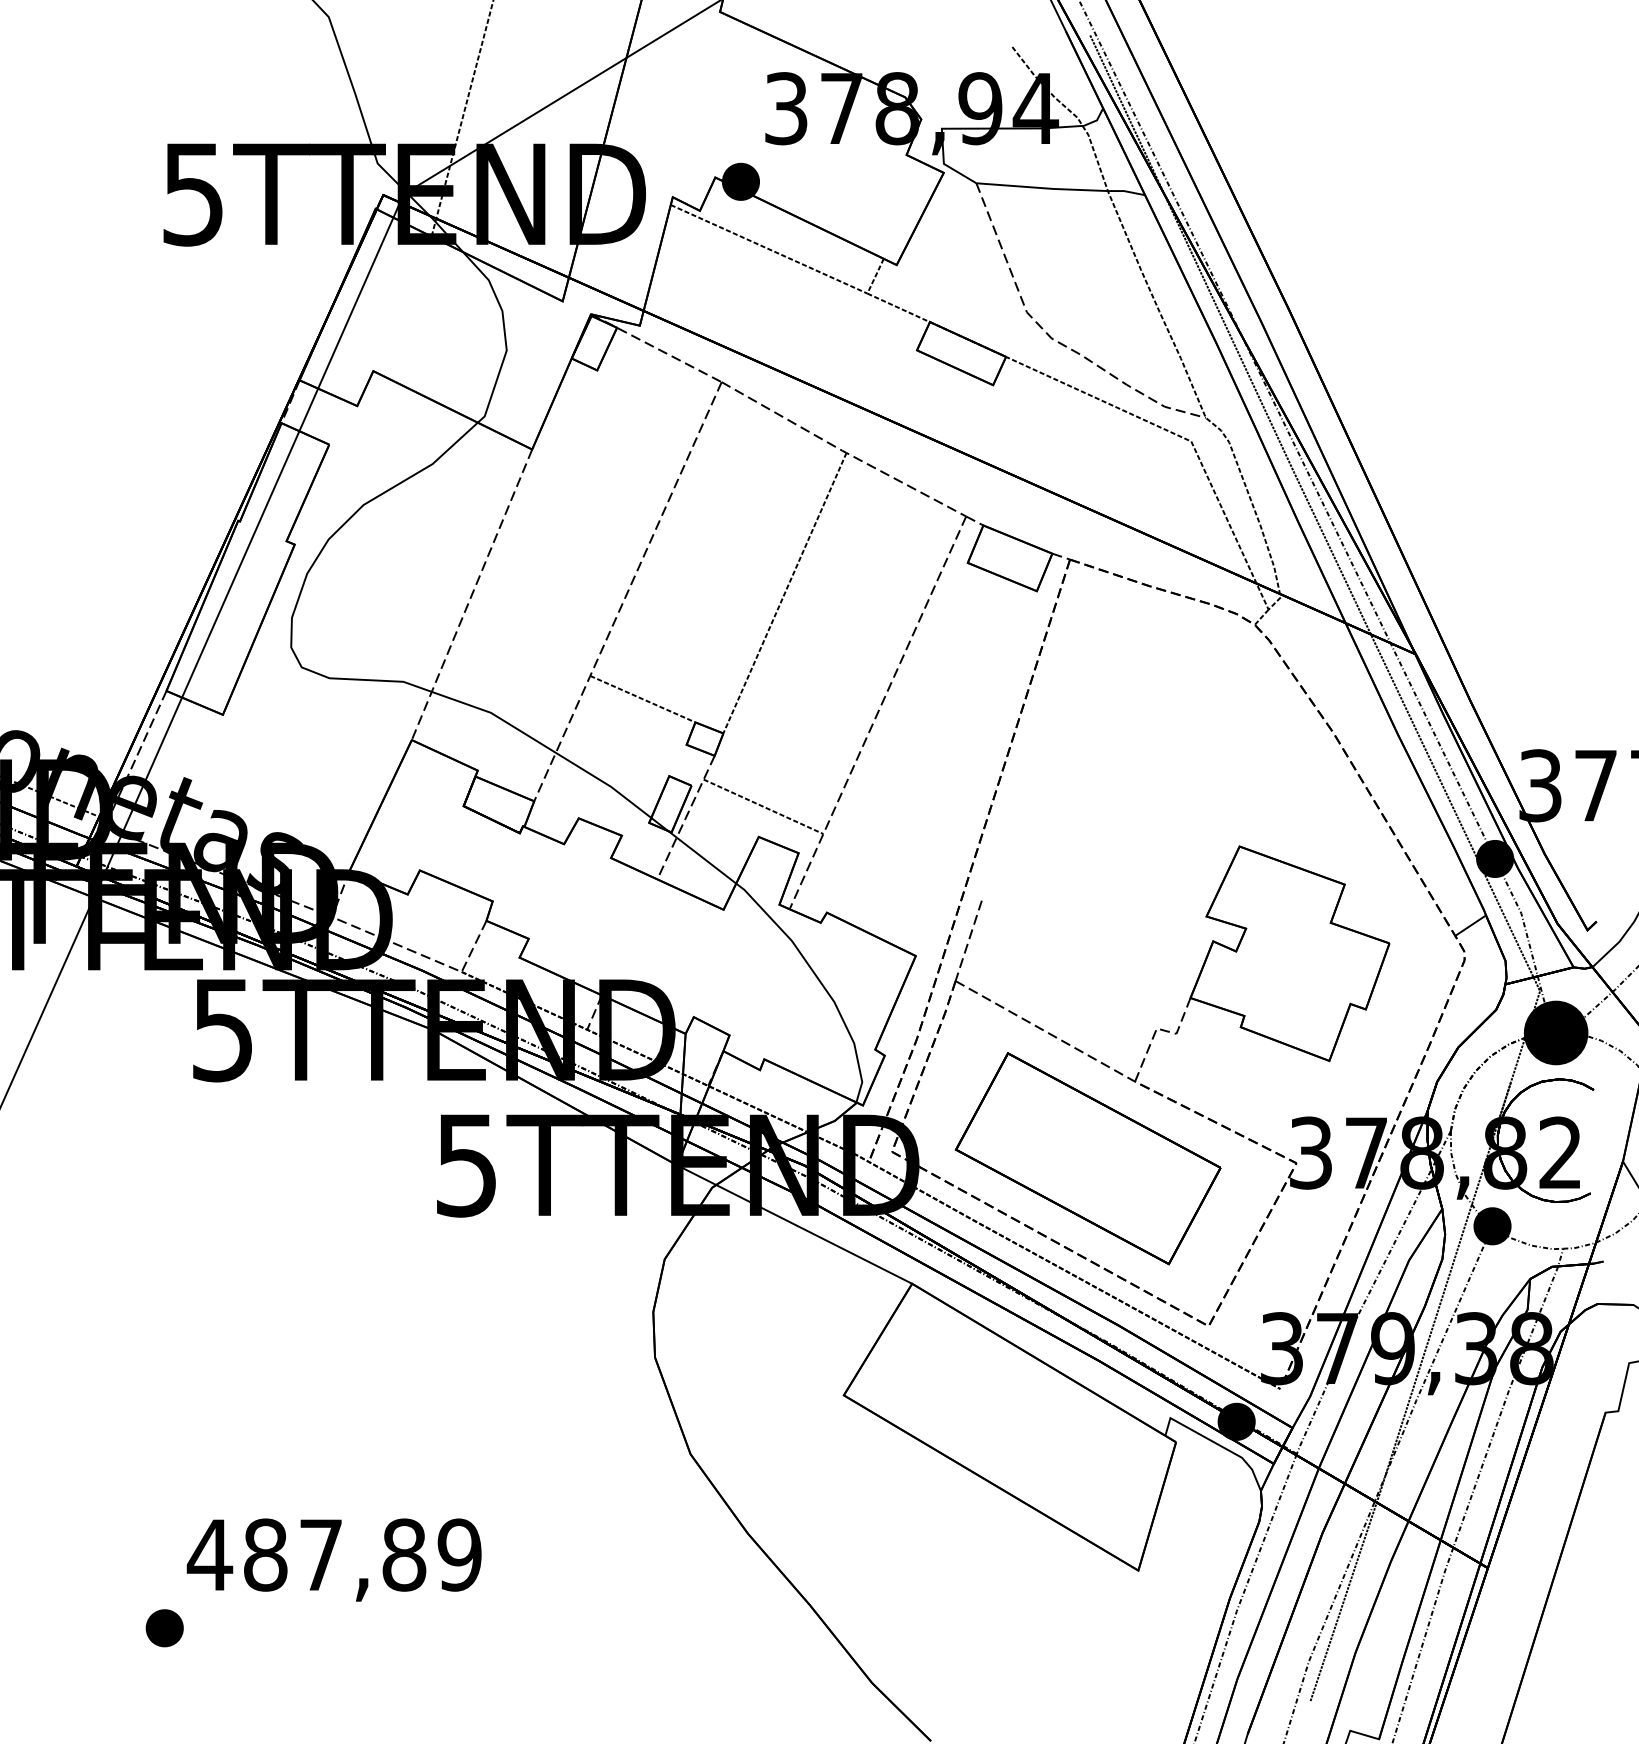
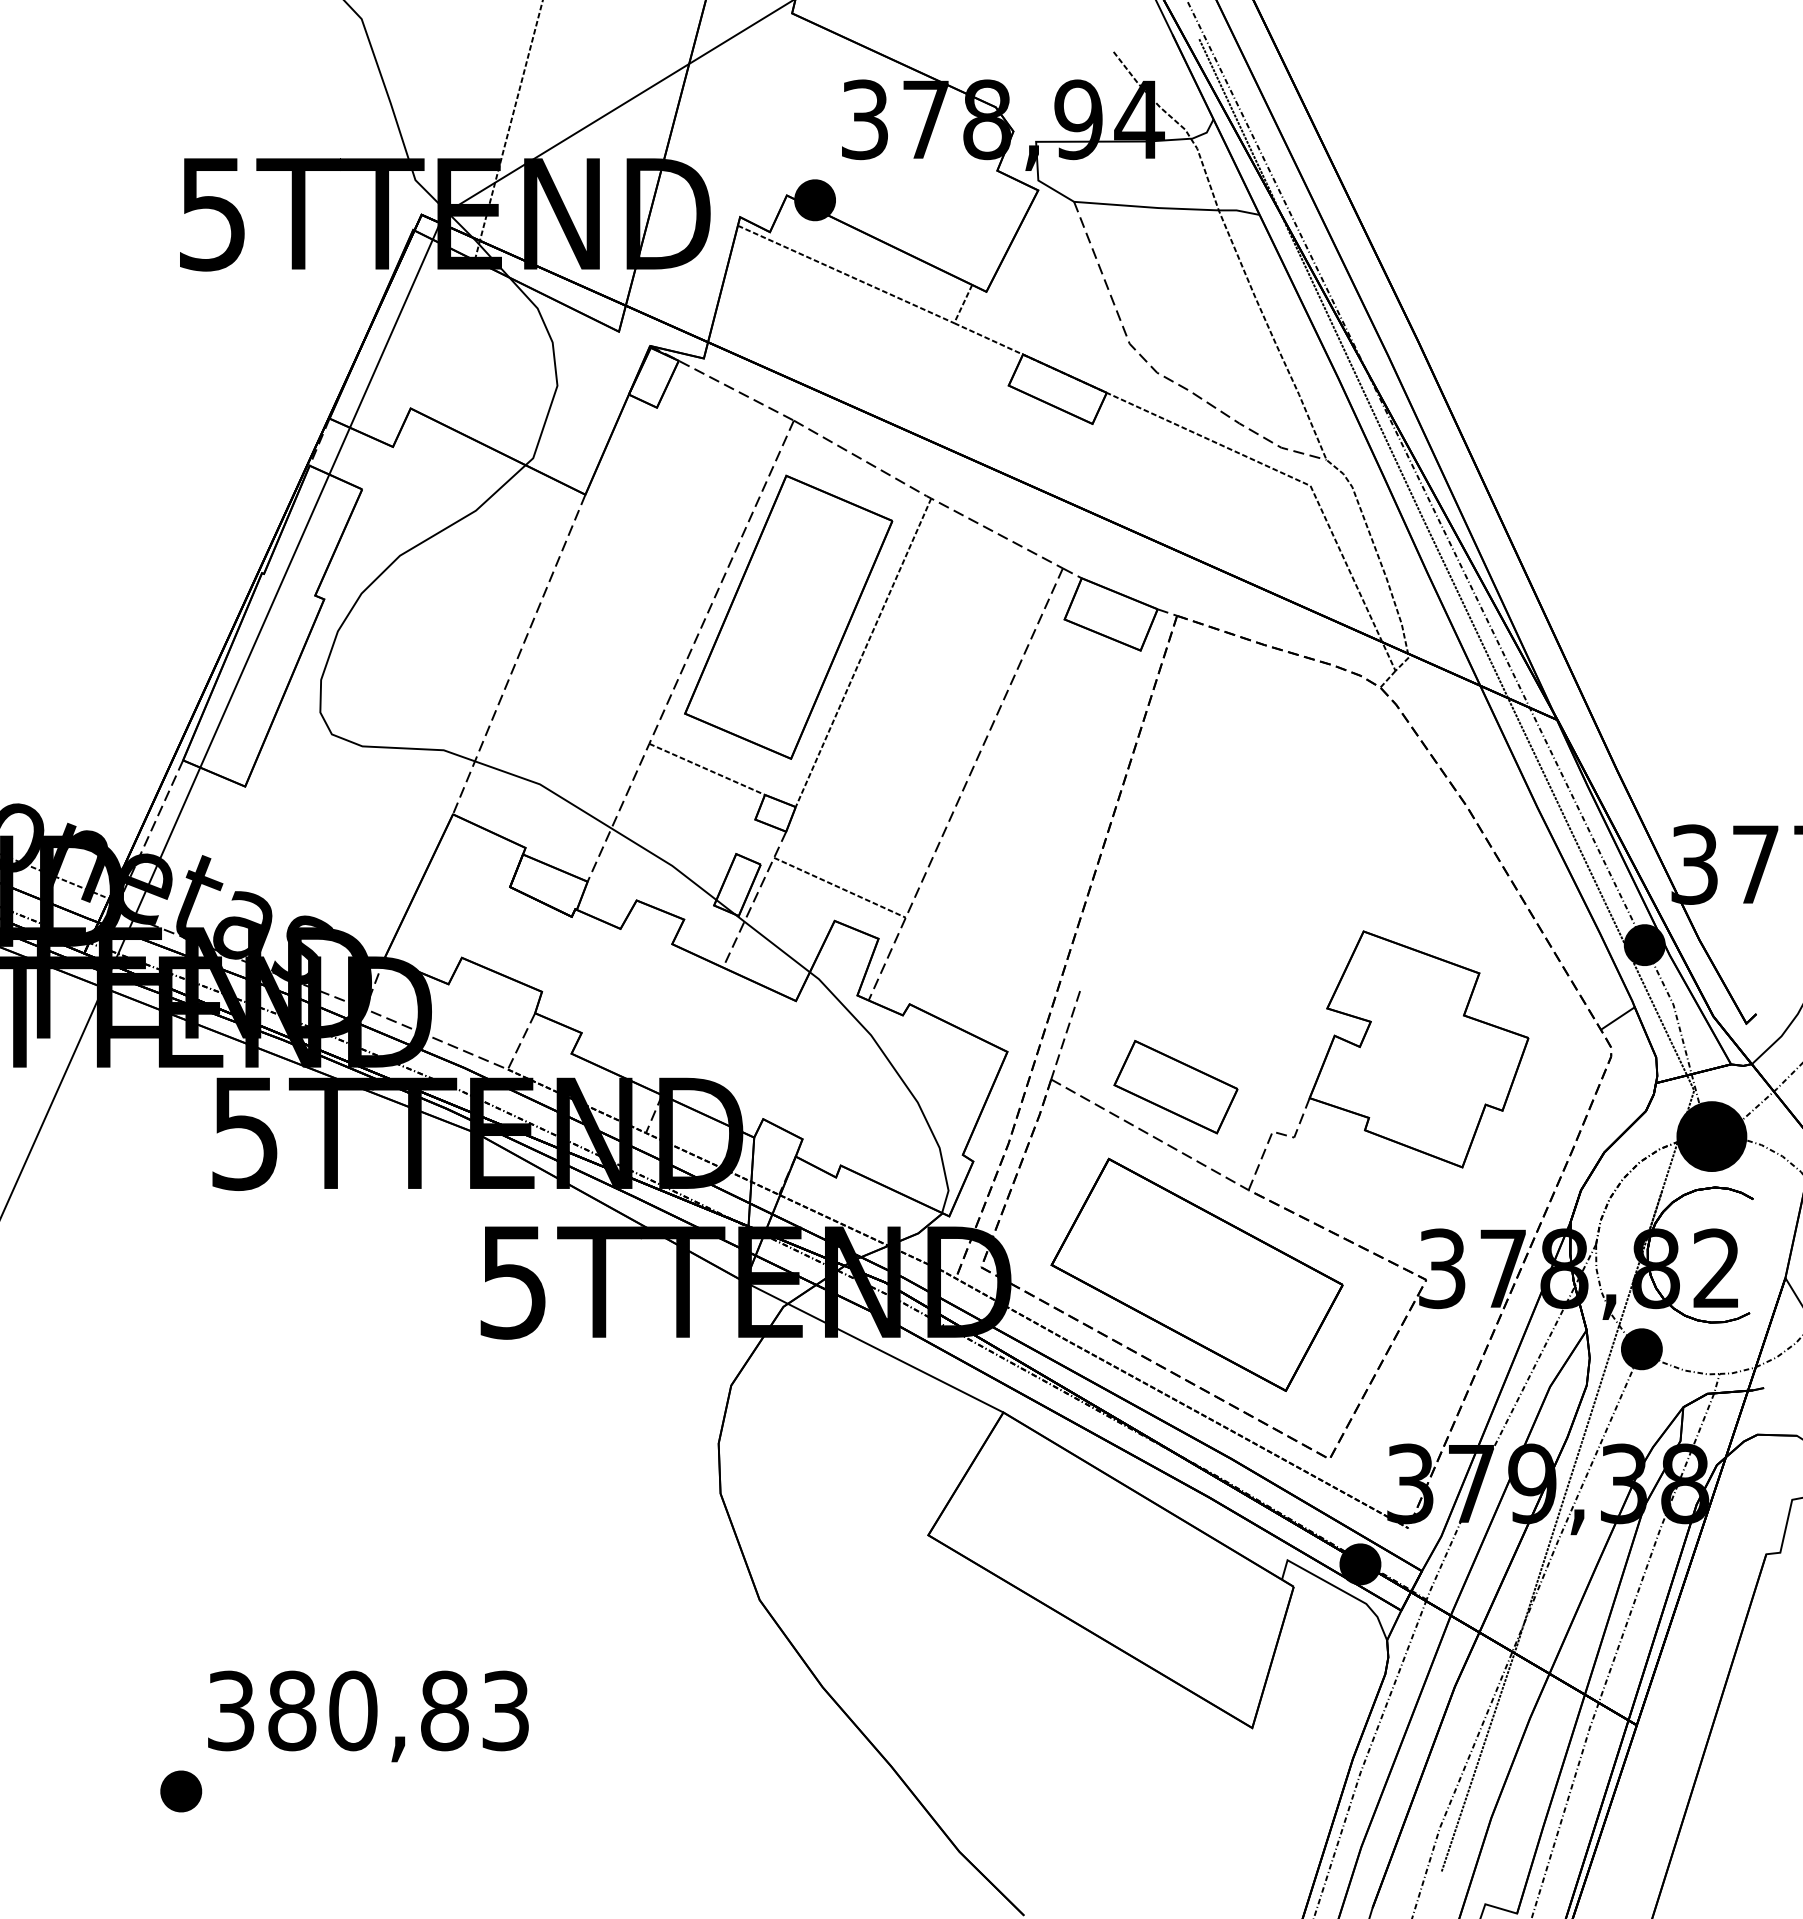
part: (716, 560) -> (788, 616), added
part: (1068, 988) -> (1175, 1087), added
text: (333, 1554) -> (366, 1710), 487,89 -> 380,83

